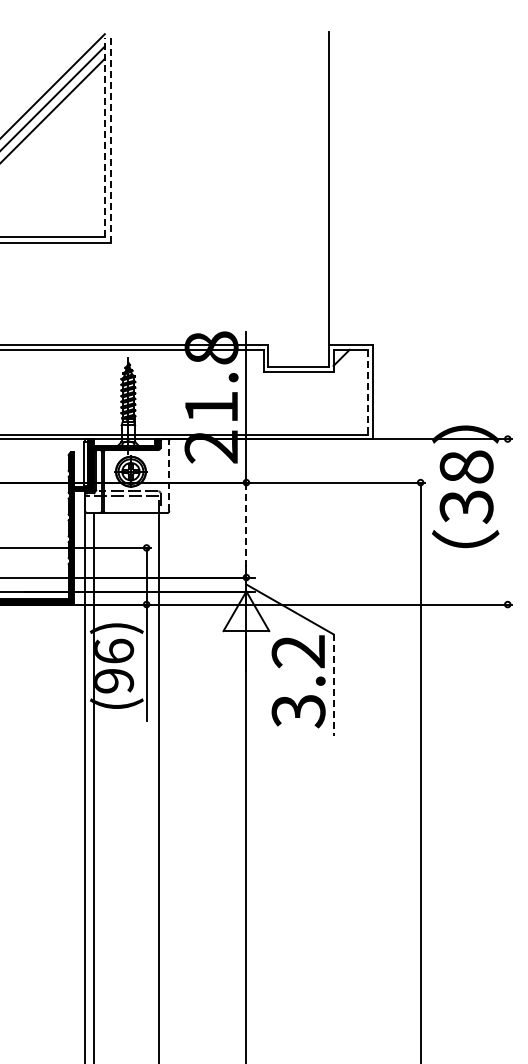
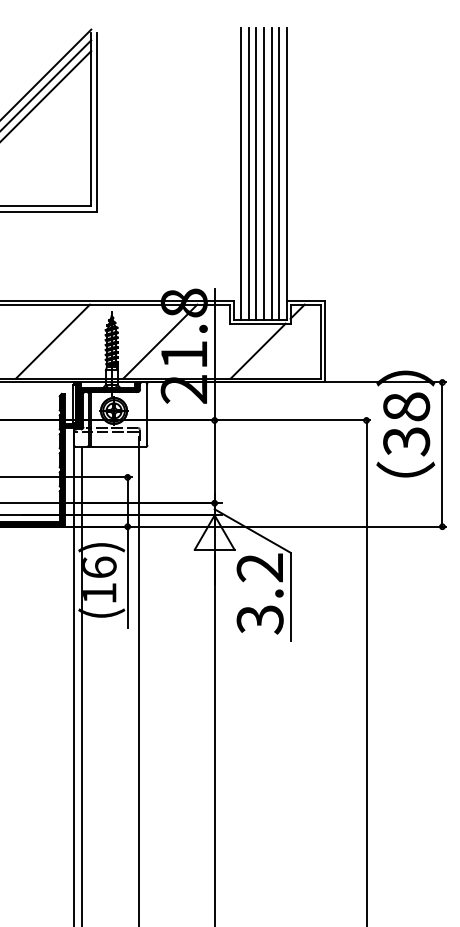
line: (104, 136) -> (90, 118), dashed -> solid
line: (111, 140) -> (97, 122), dashed -> solid
line: (276, 199) -> (240, 173), added
line: (285, 199) -> (248, 173), added
line: (294, 199) -> (256, 173), added
line: (303, 199) -> (264, 173), added
line: (311, 199) -> (271, 173), added
line: (320, 199) -> (279, 173), added
line: (60, 391) -> (52, 341), added
line: (183, 391) -> (159, 341), added
line: (368, 392) -> (321, 341), dashed -> solid
line: (295, 402) -> (257, 350), added
line: (169, 476) -> (147, 415), dashed -> solid
line: (507, 521) -> (442, 454), added
line: (246, 529) -> (214, 461), dashed -> solid
text: (114, 681) -> (99, 593), (96) -> (16)
line: (333, 684) -> (290, 596), dashed -> solid

